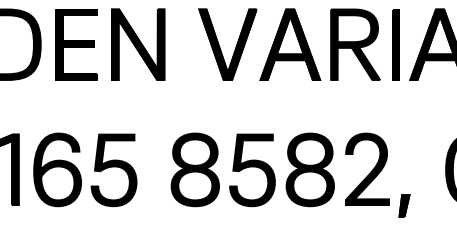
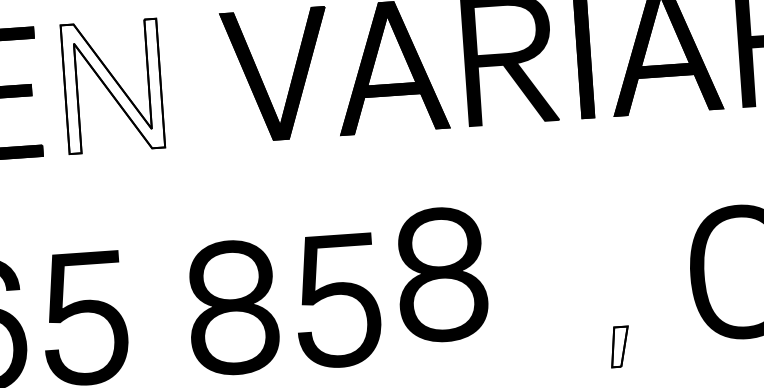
fill: (138, 44) -> (113, 85), removed
part: (367, 168) -> (547, 283), removed
part: (309, 169) -> (440, 274), moved
fill: (404, 205) -> (619, 346), removed

